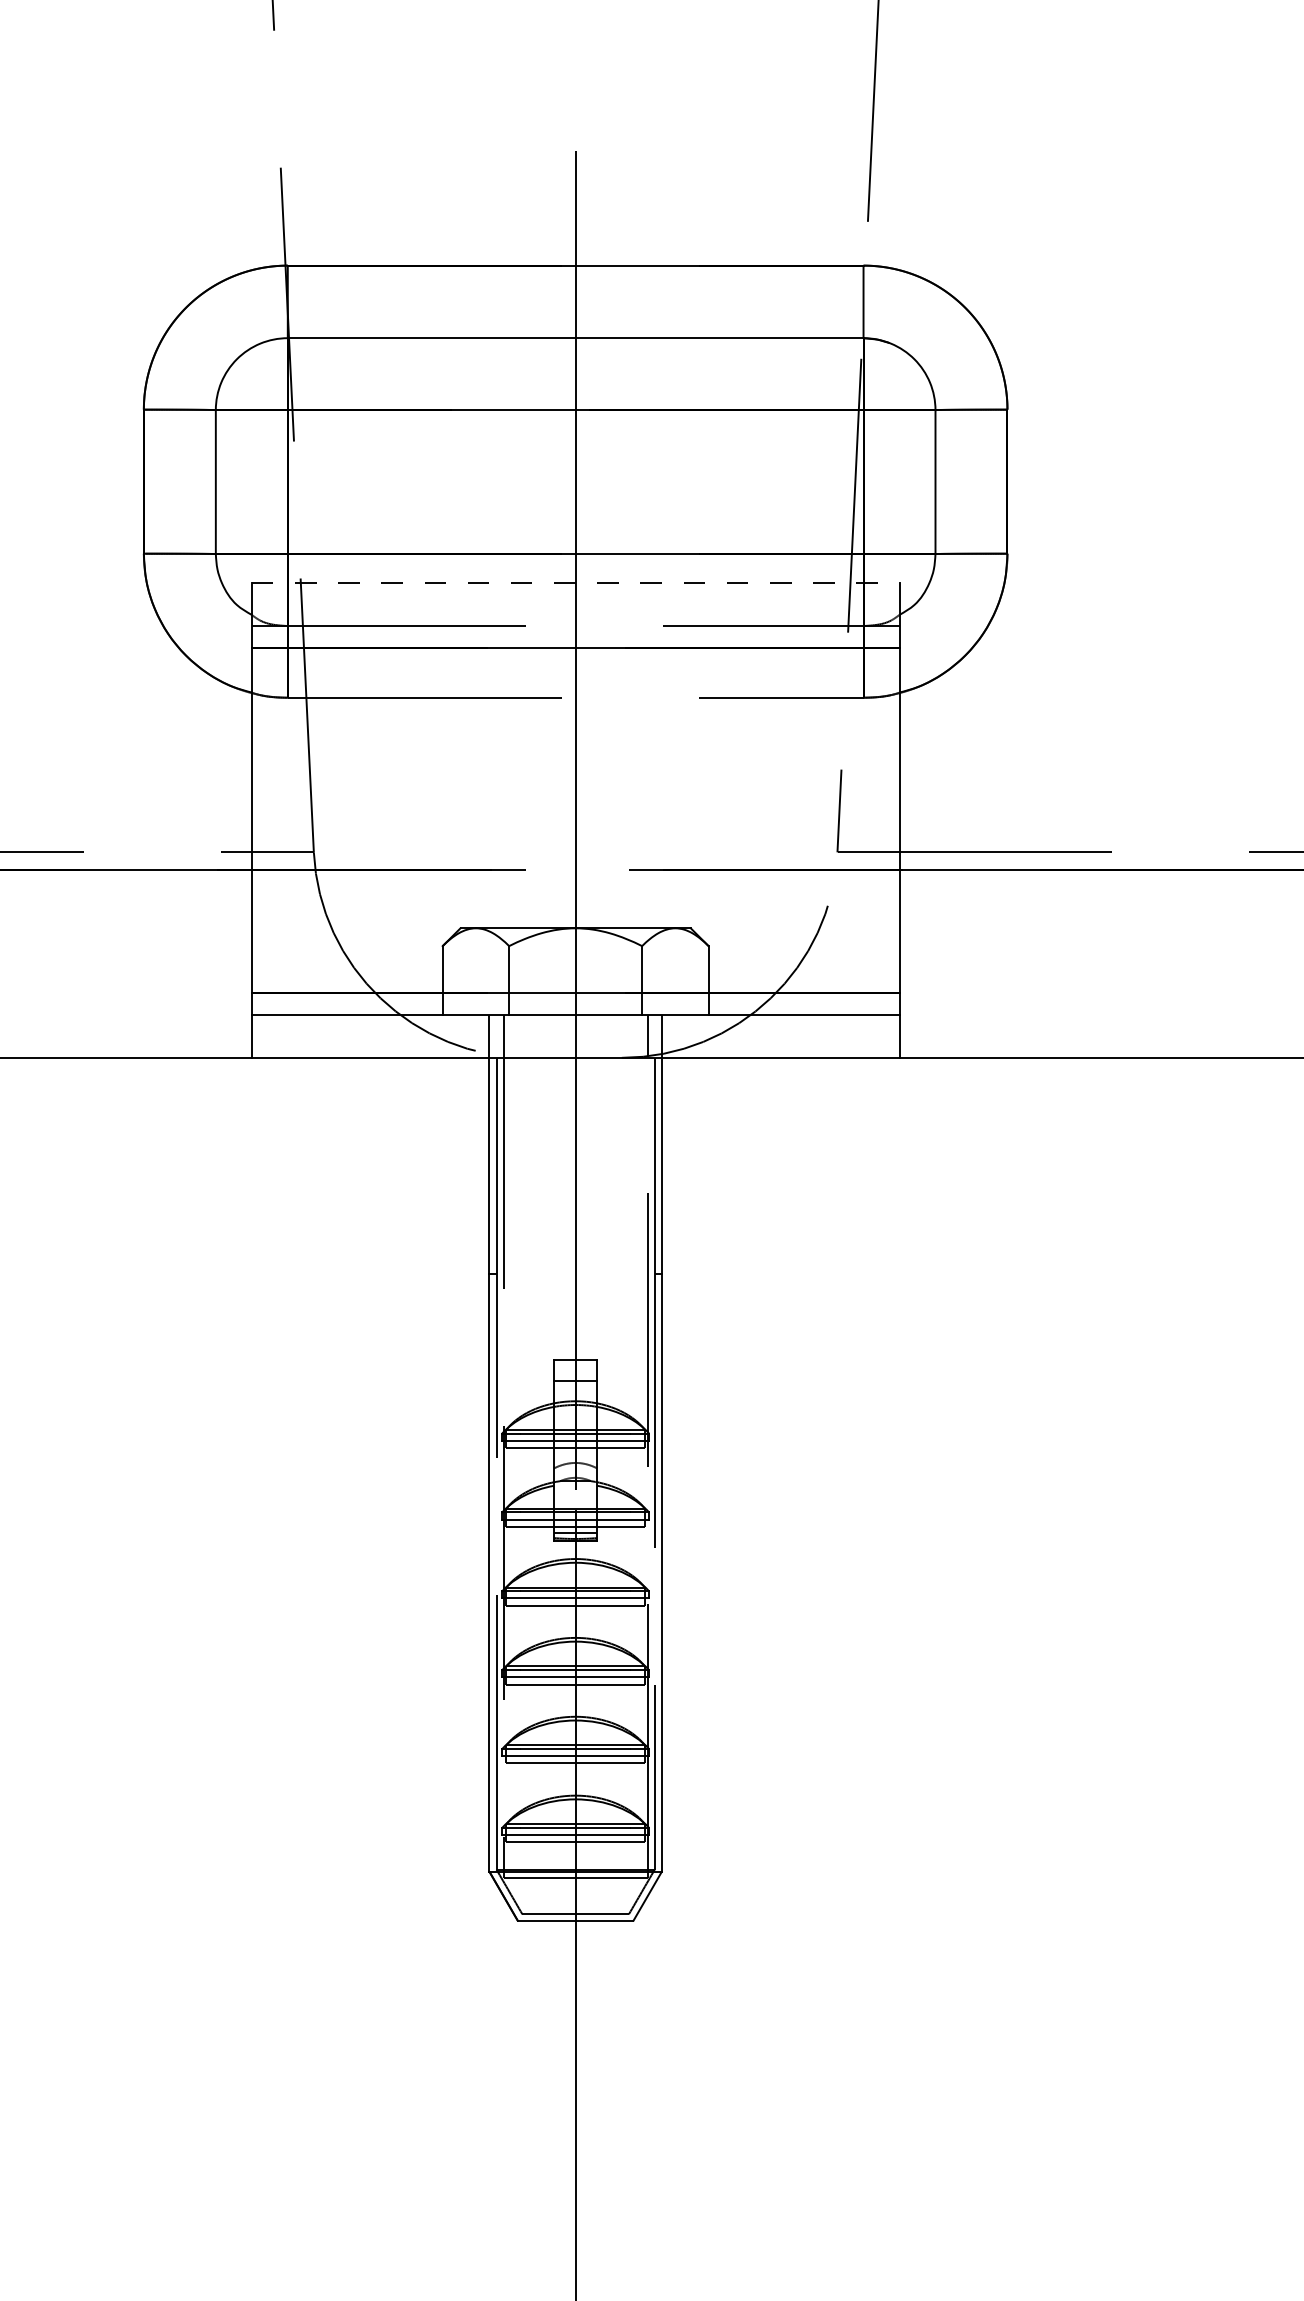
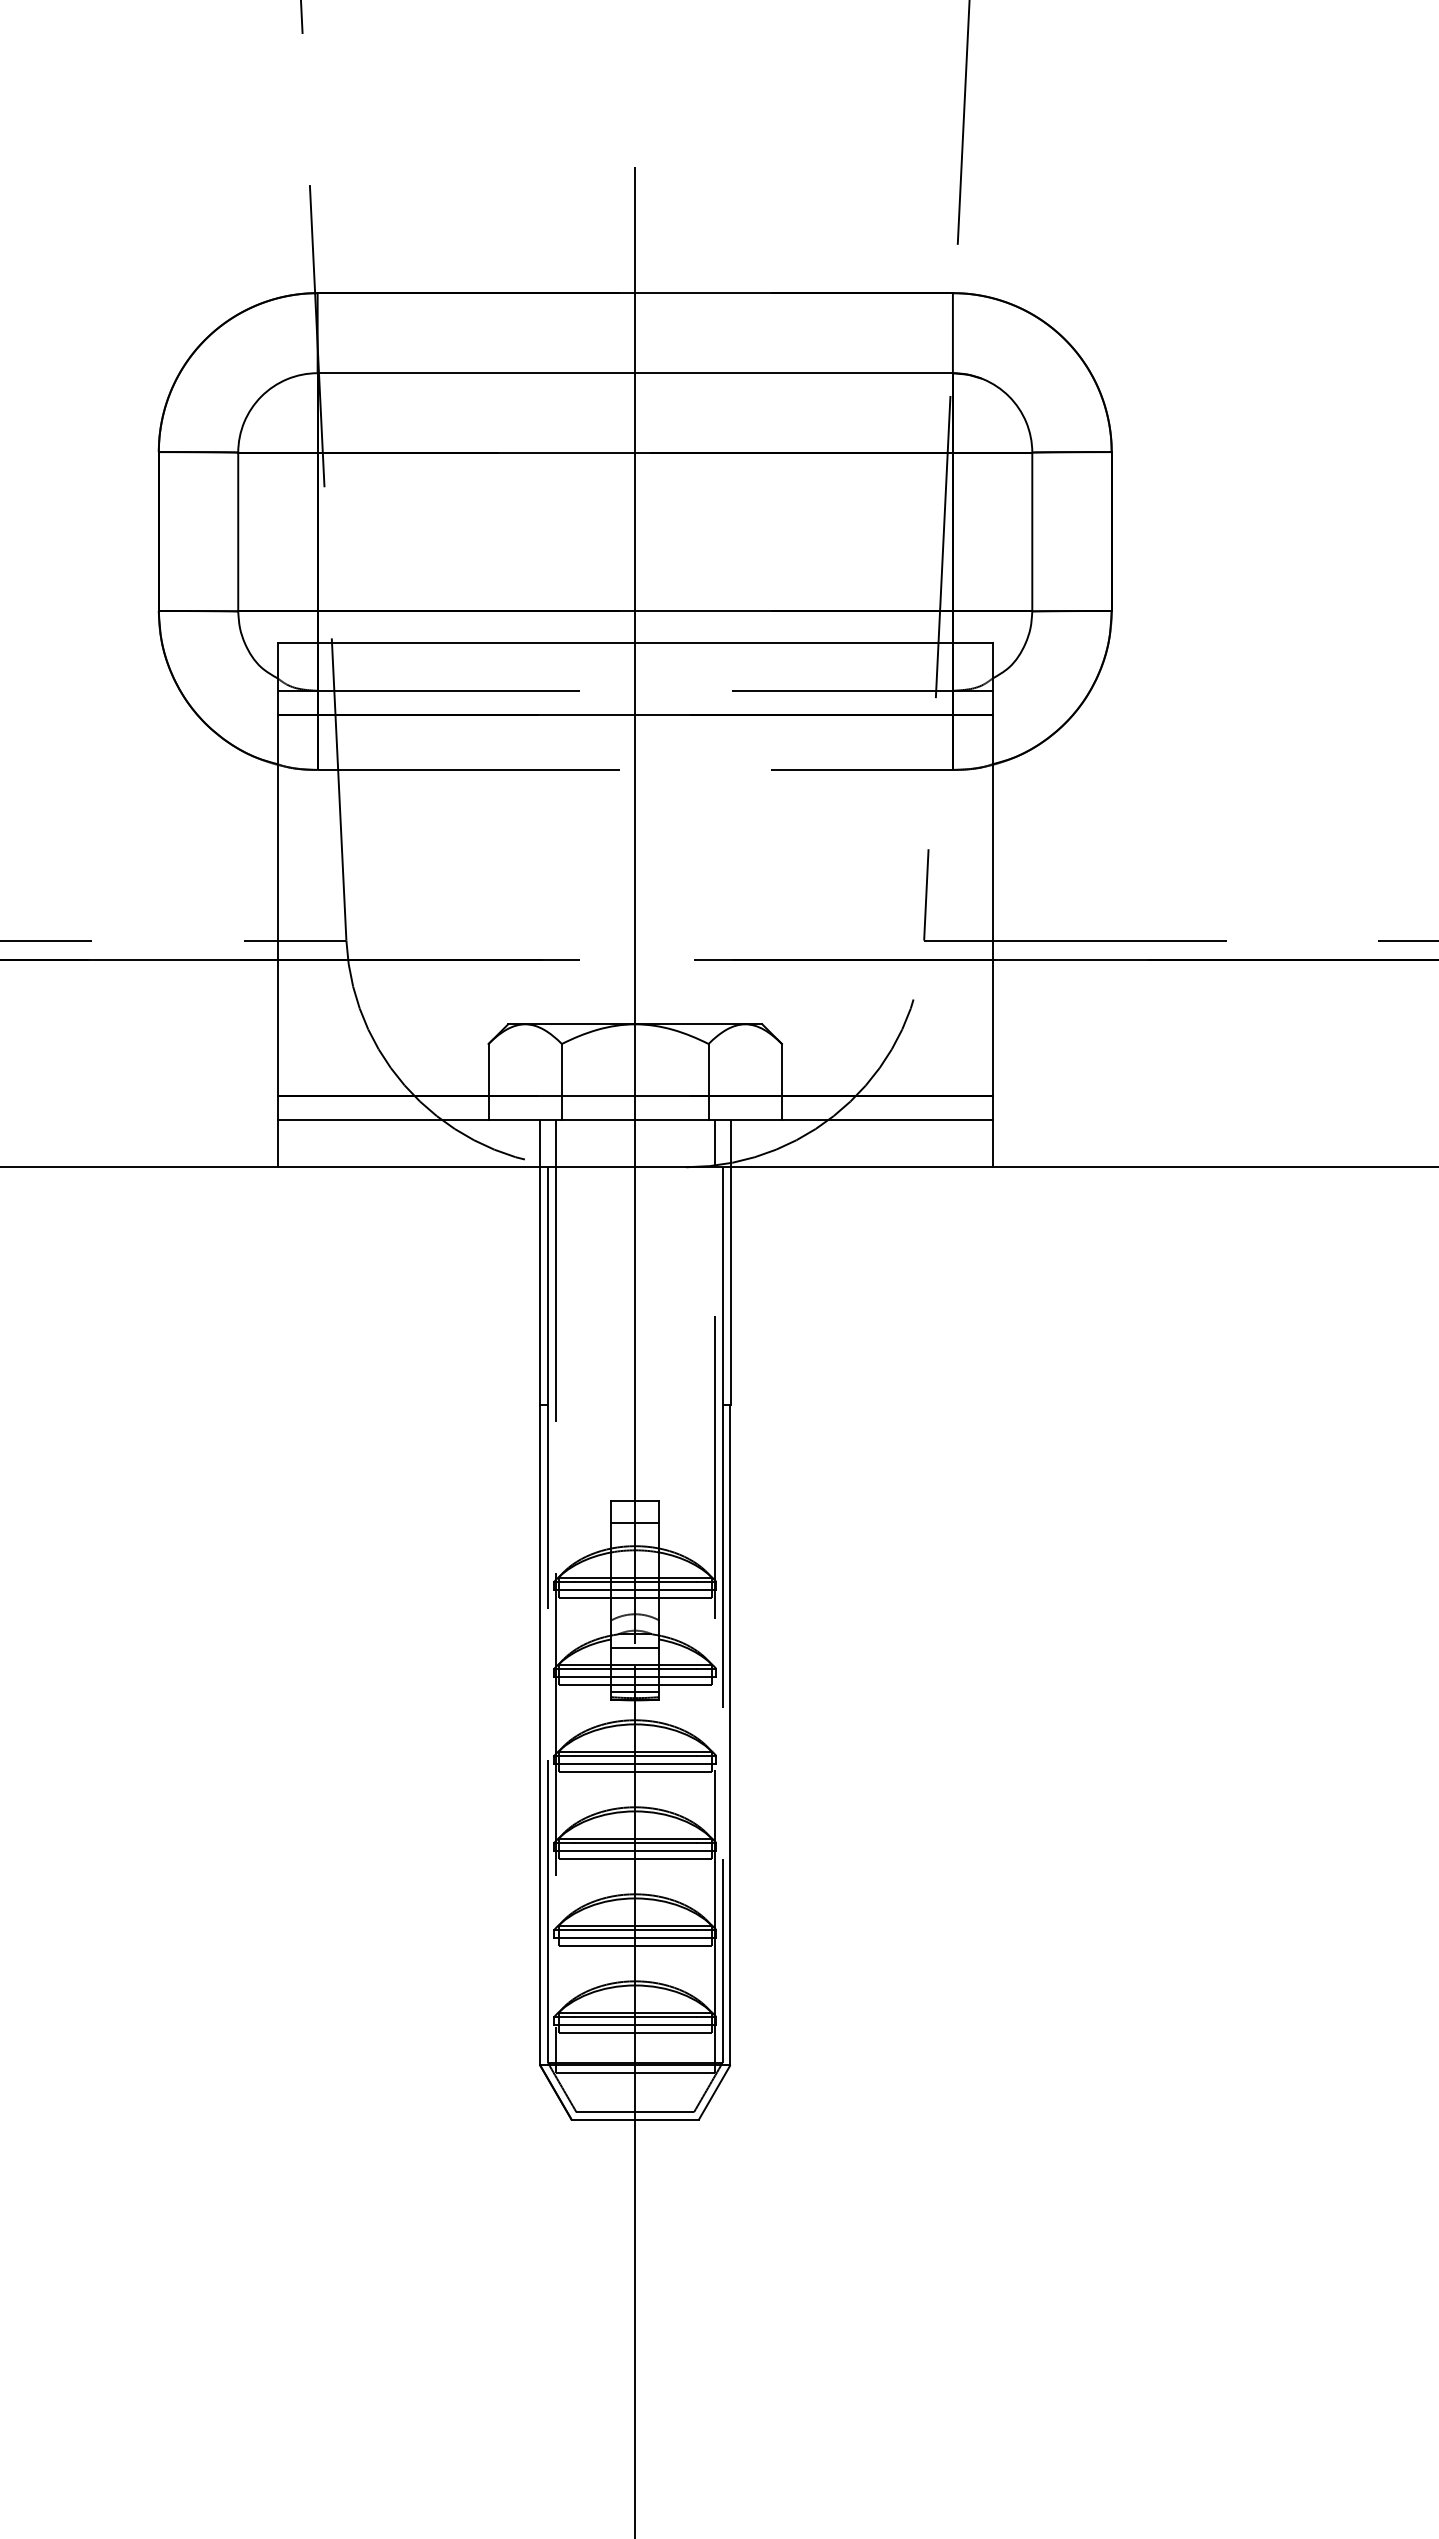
line: (575, 583) -> (635, 643), dashed -> solid
line: (575, 1493) -> (635, 1648), added

